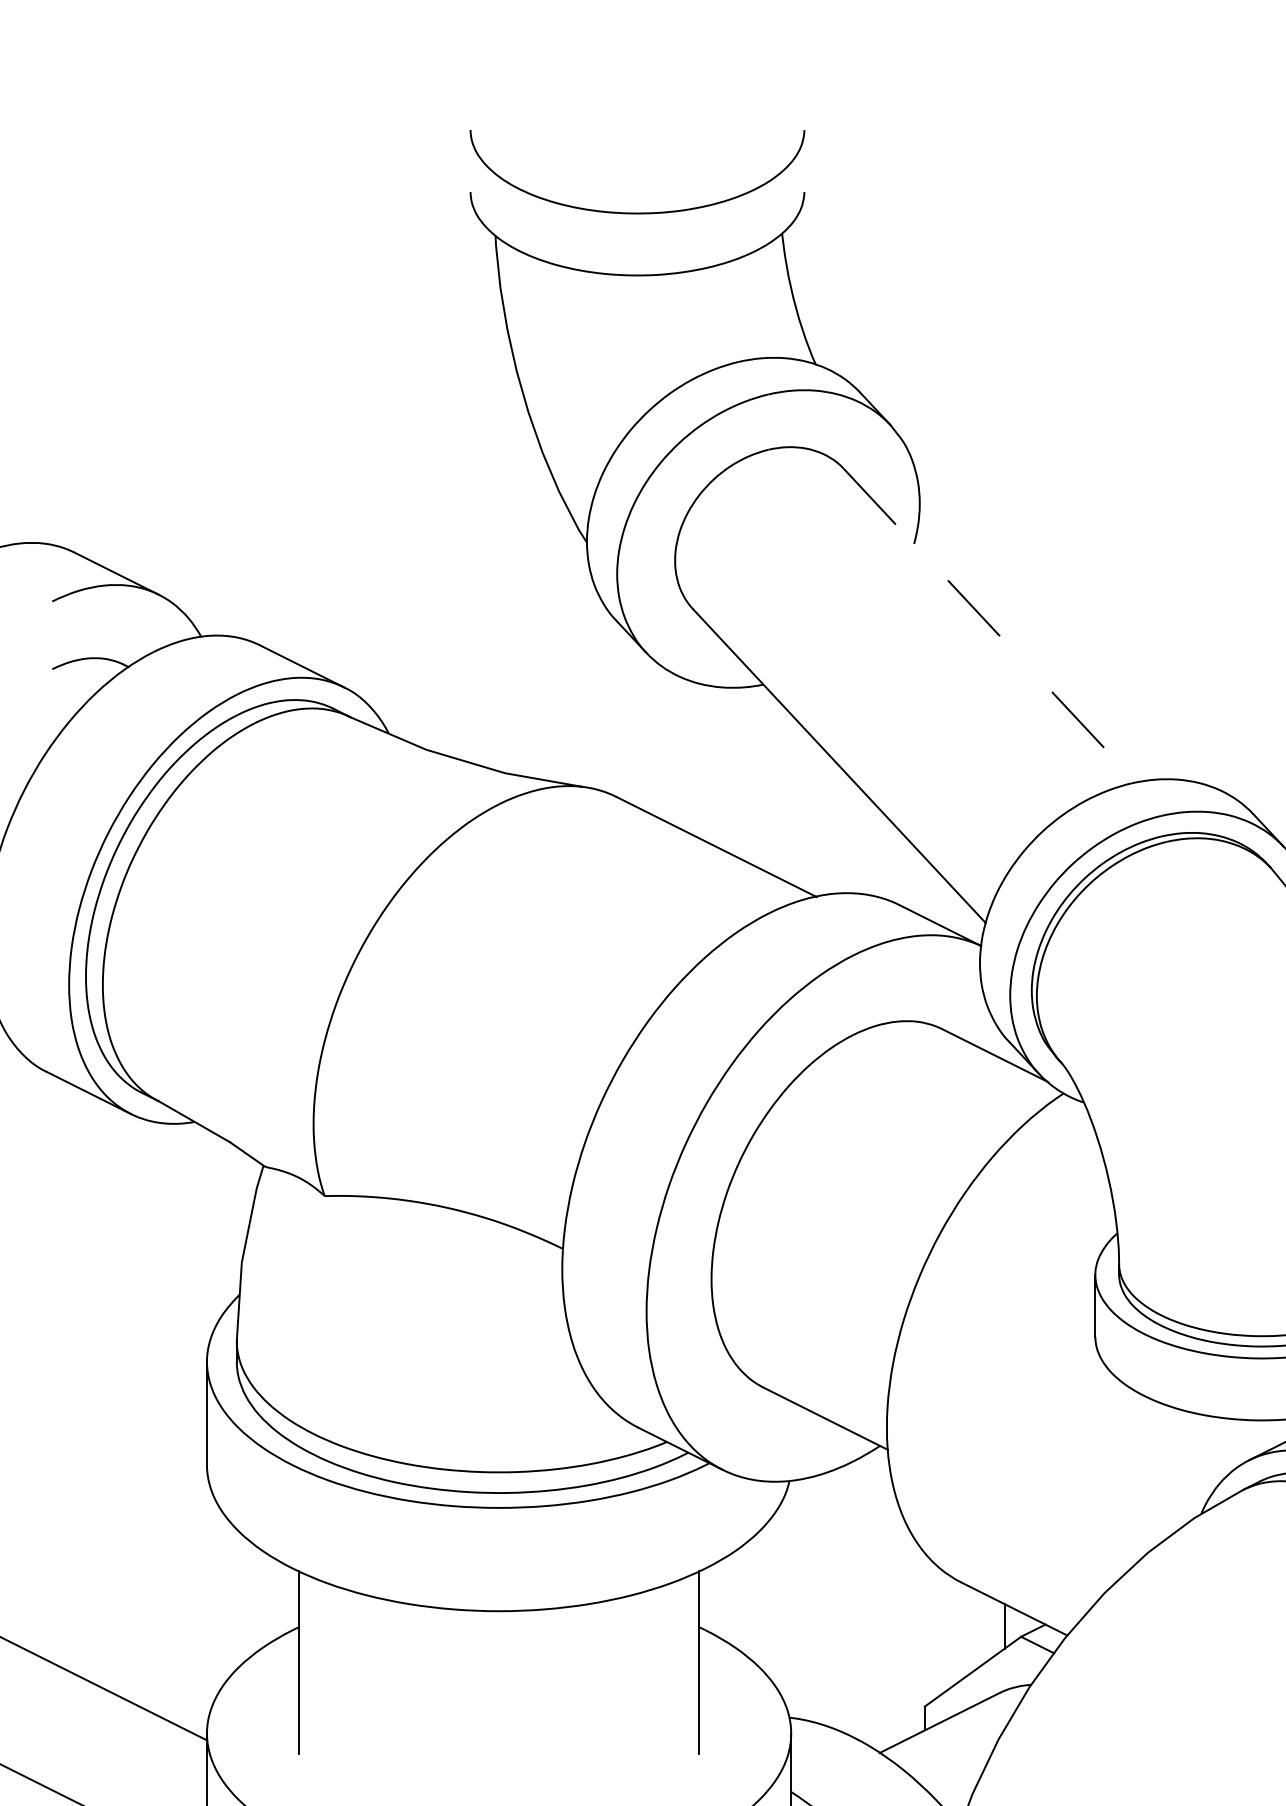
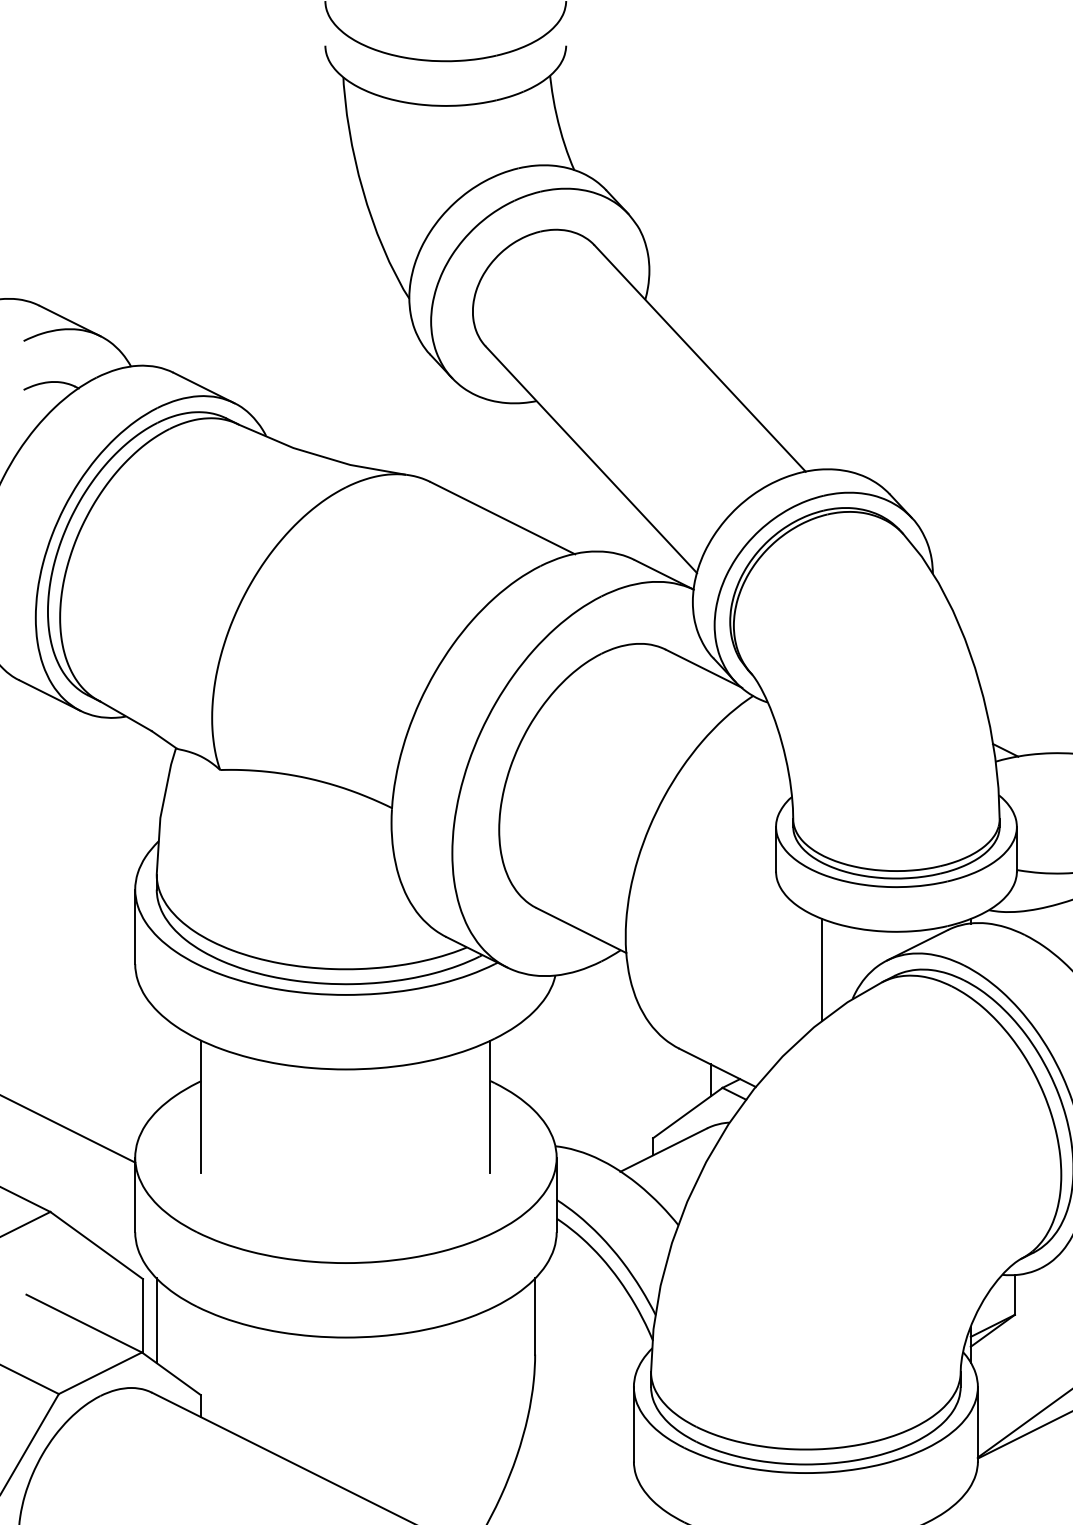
line: (990, 625) -> (700, 358), dashed -> solid
line: (1159, 1472) -> (822, 969), added

